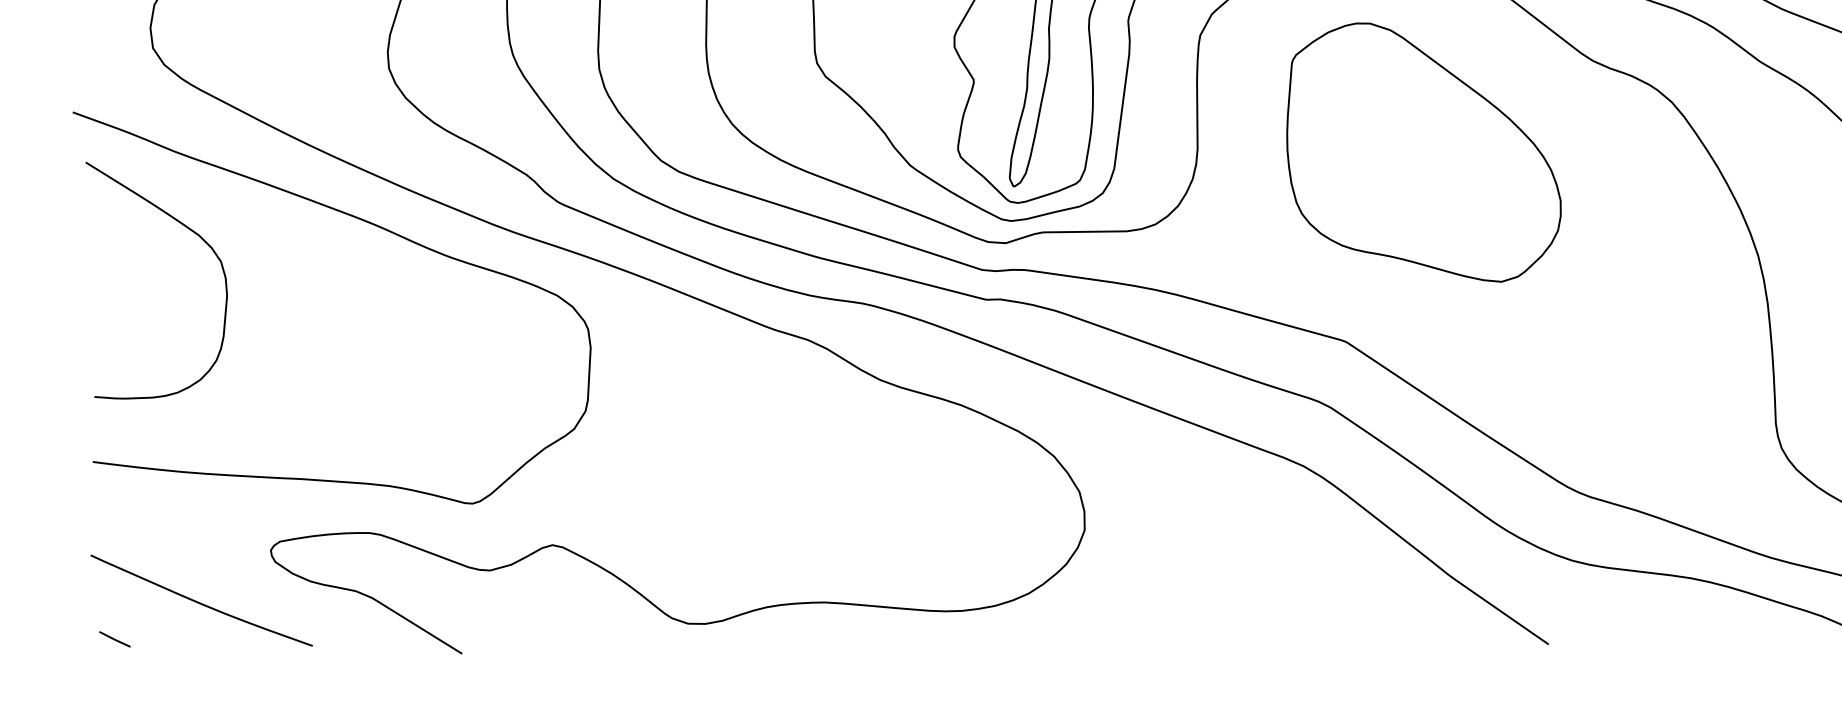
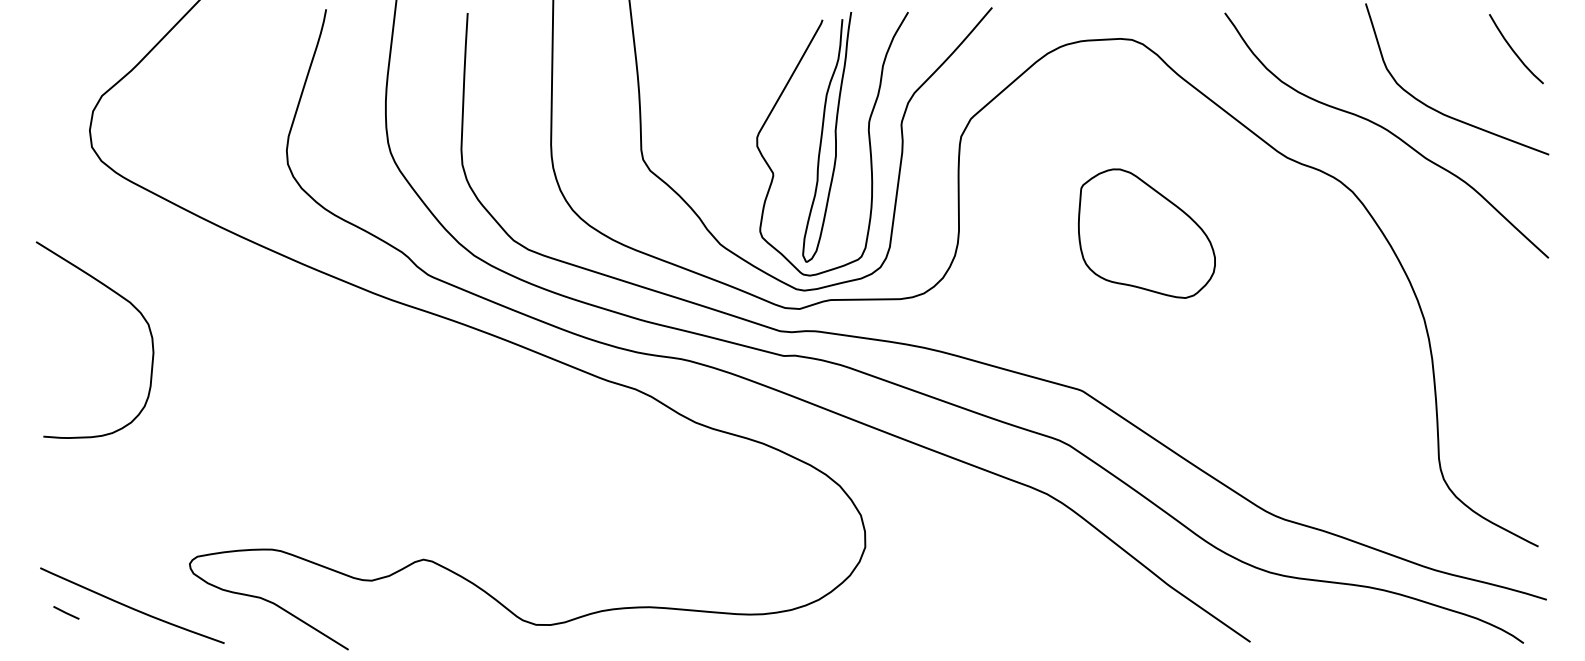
part: (1423, 152) -> (1146, 233), size x0.6
curve: (366, 223) -> (269, 292), removed
line: (115, 638) -> (66, 612), moved

